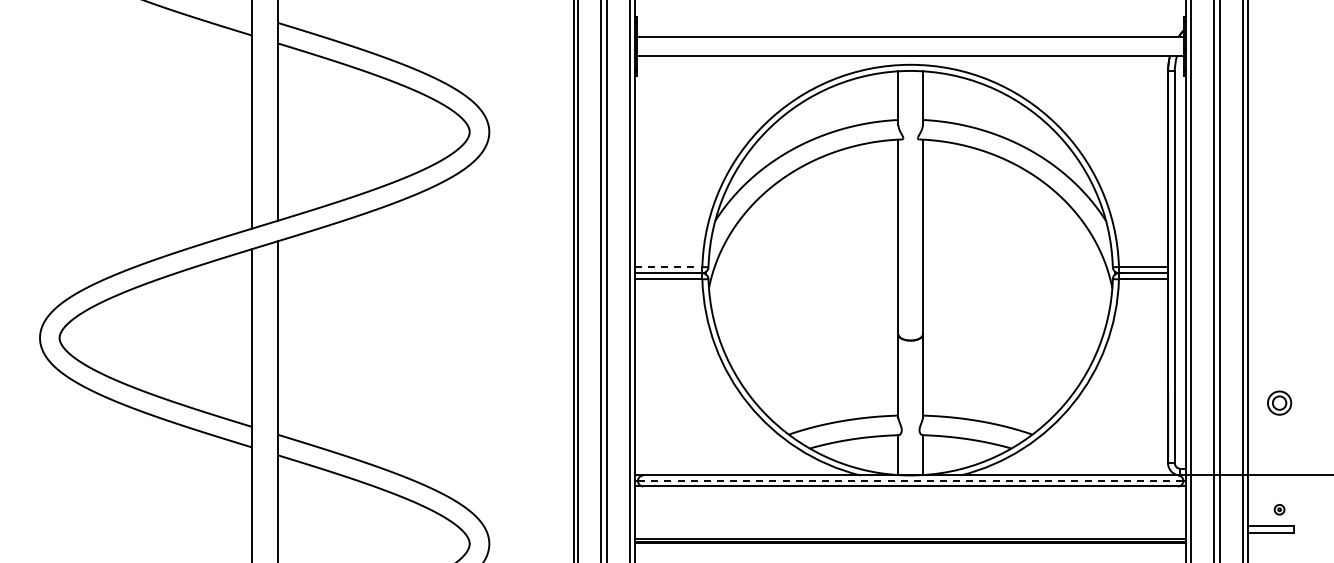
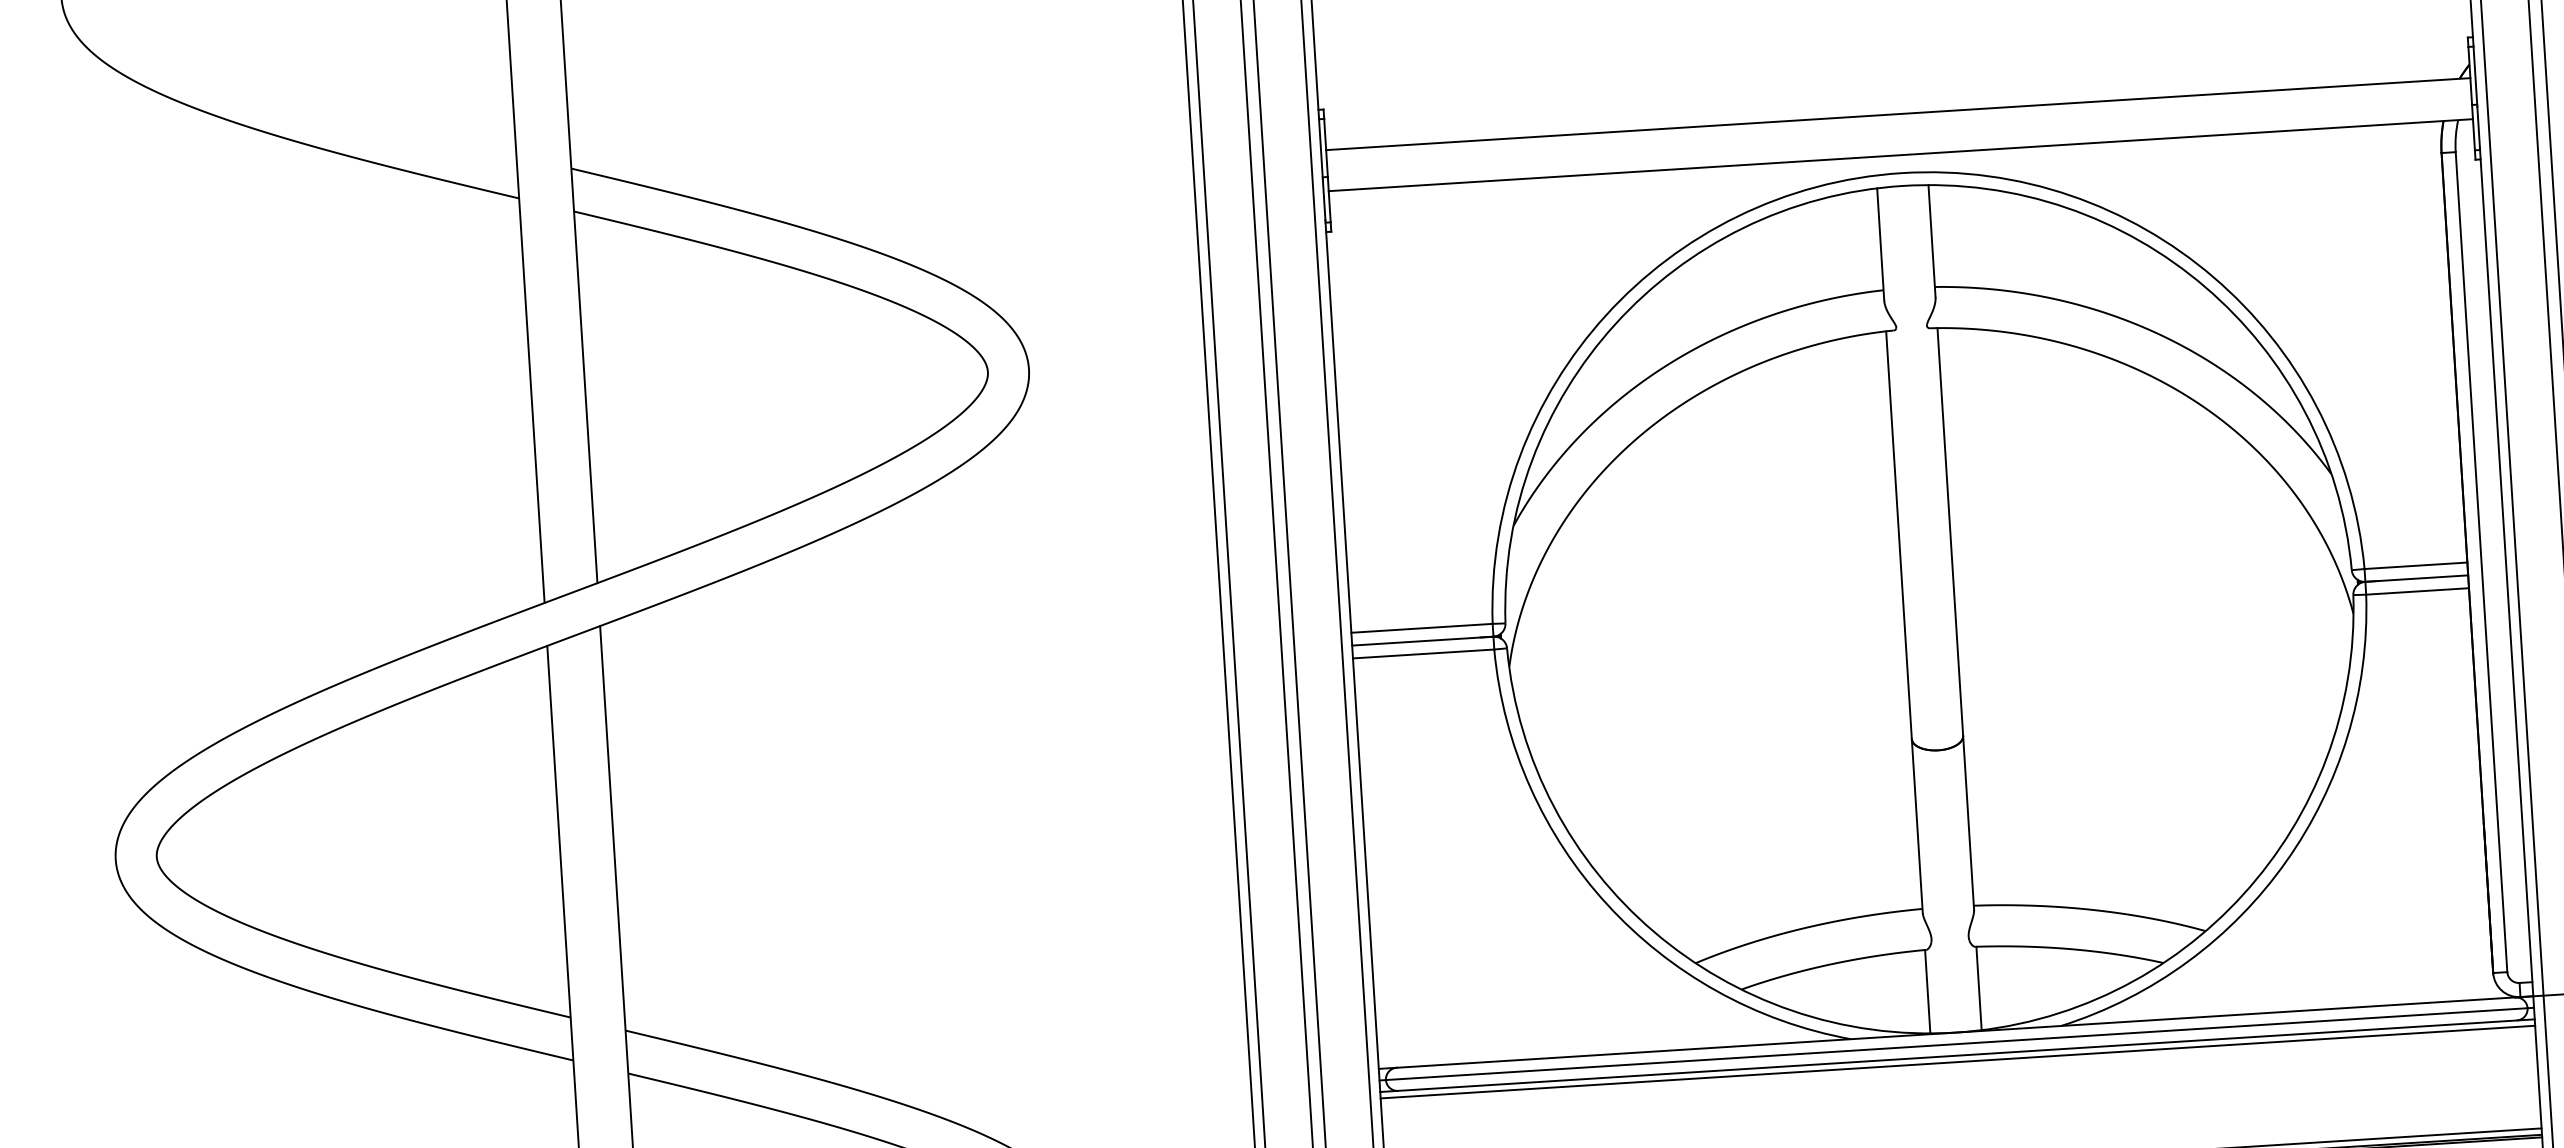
line: (668, 267) -> (1421, 629), dashed -> solid
line: (910, 480) -> (1956, 1043), dashed -> solid
line: (910, 489) -> (1957, 1061), added

